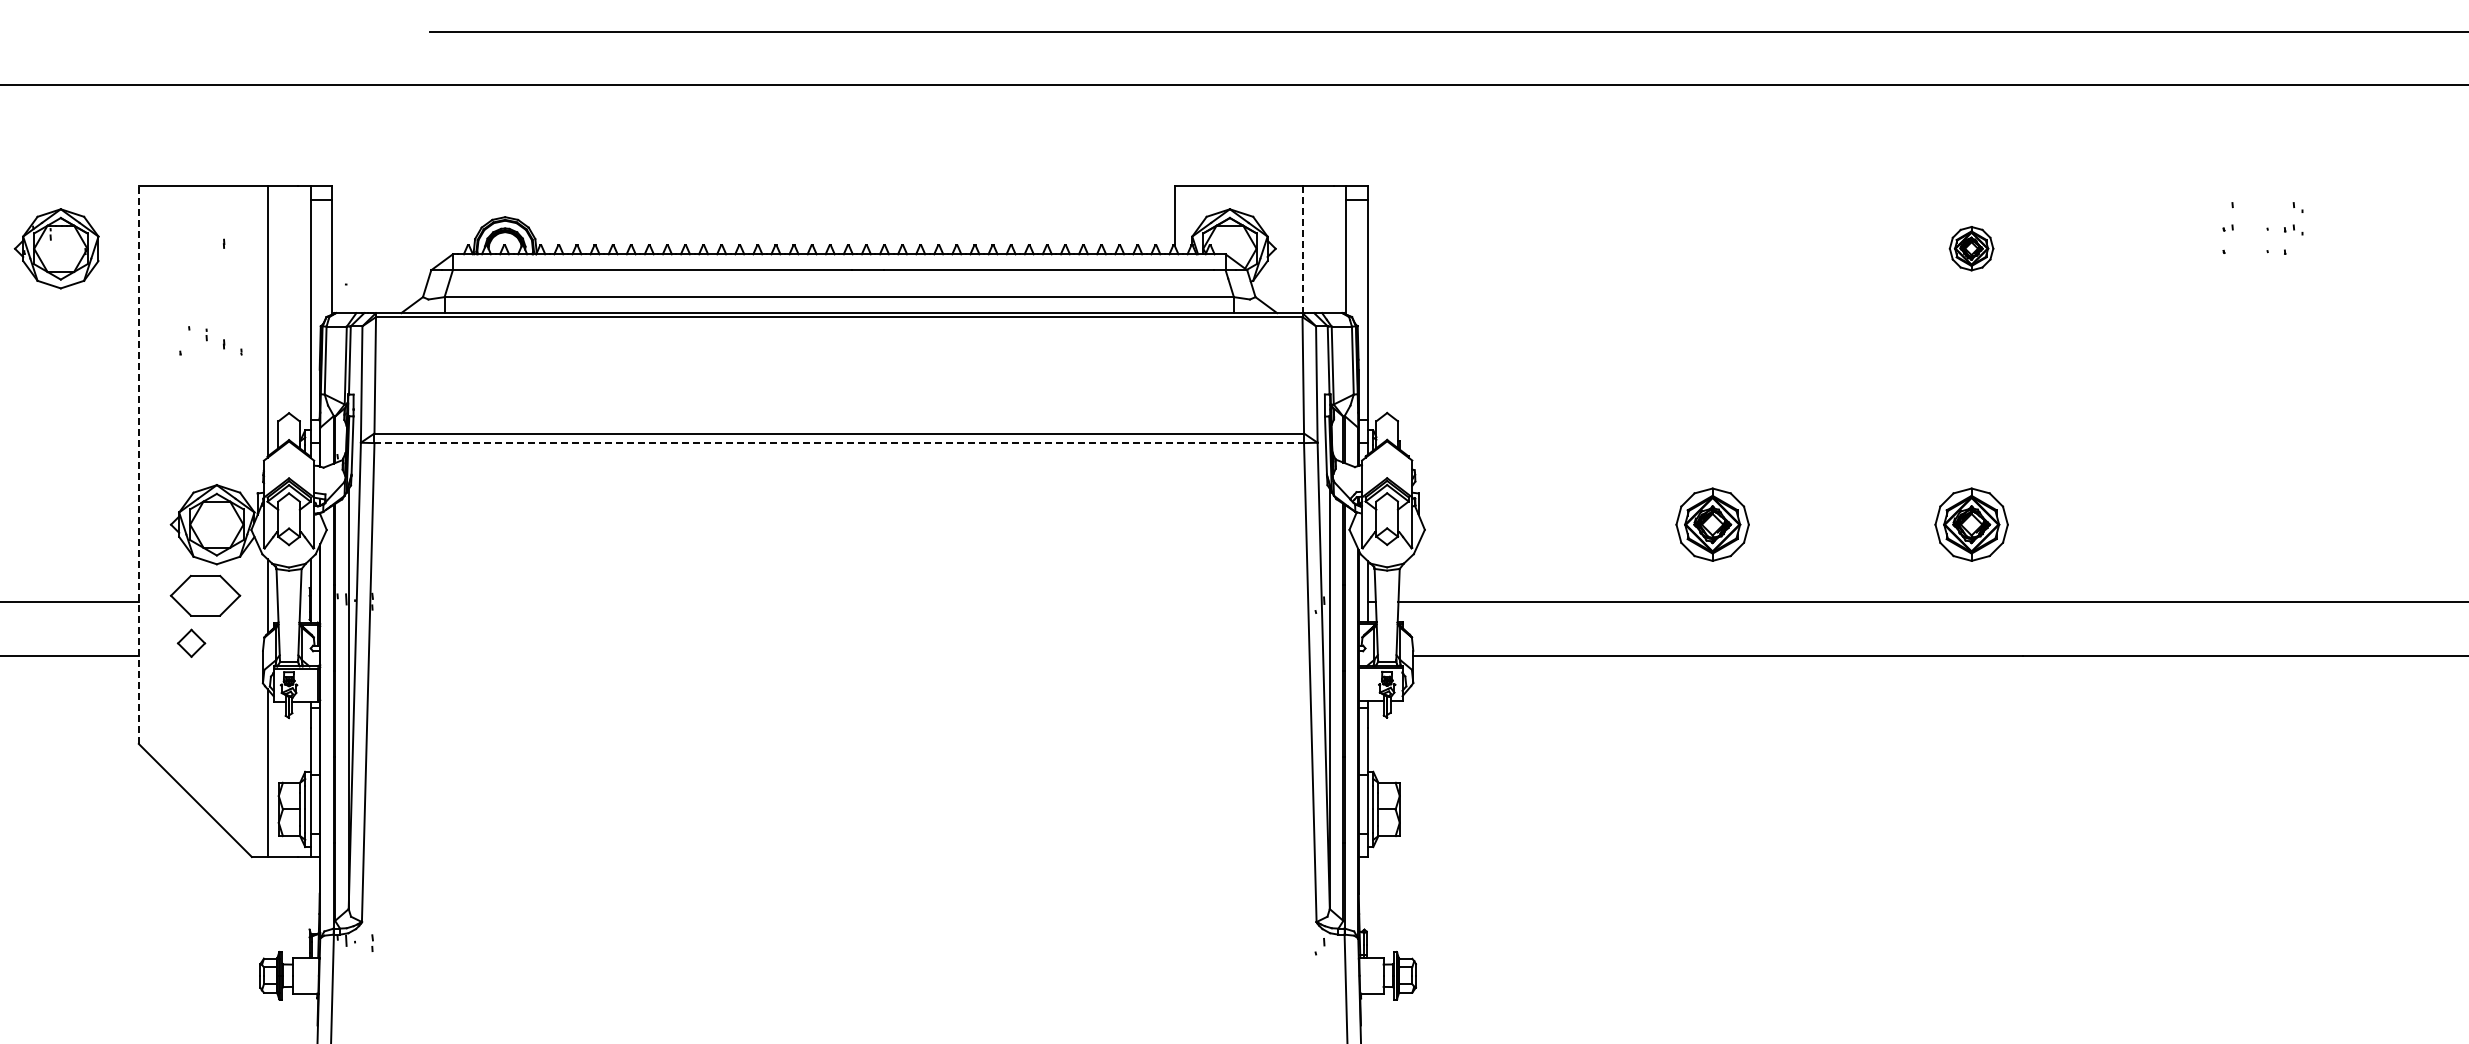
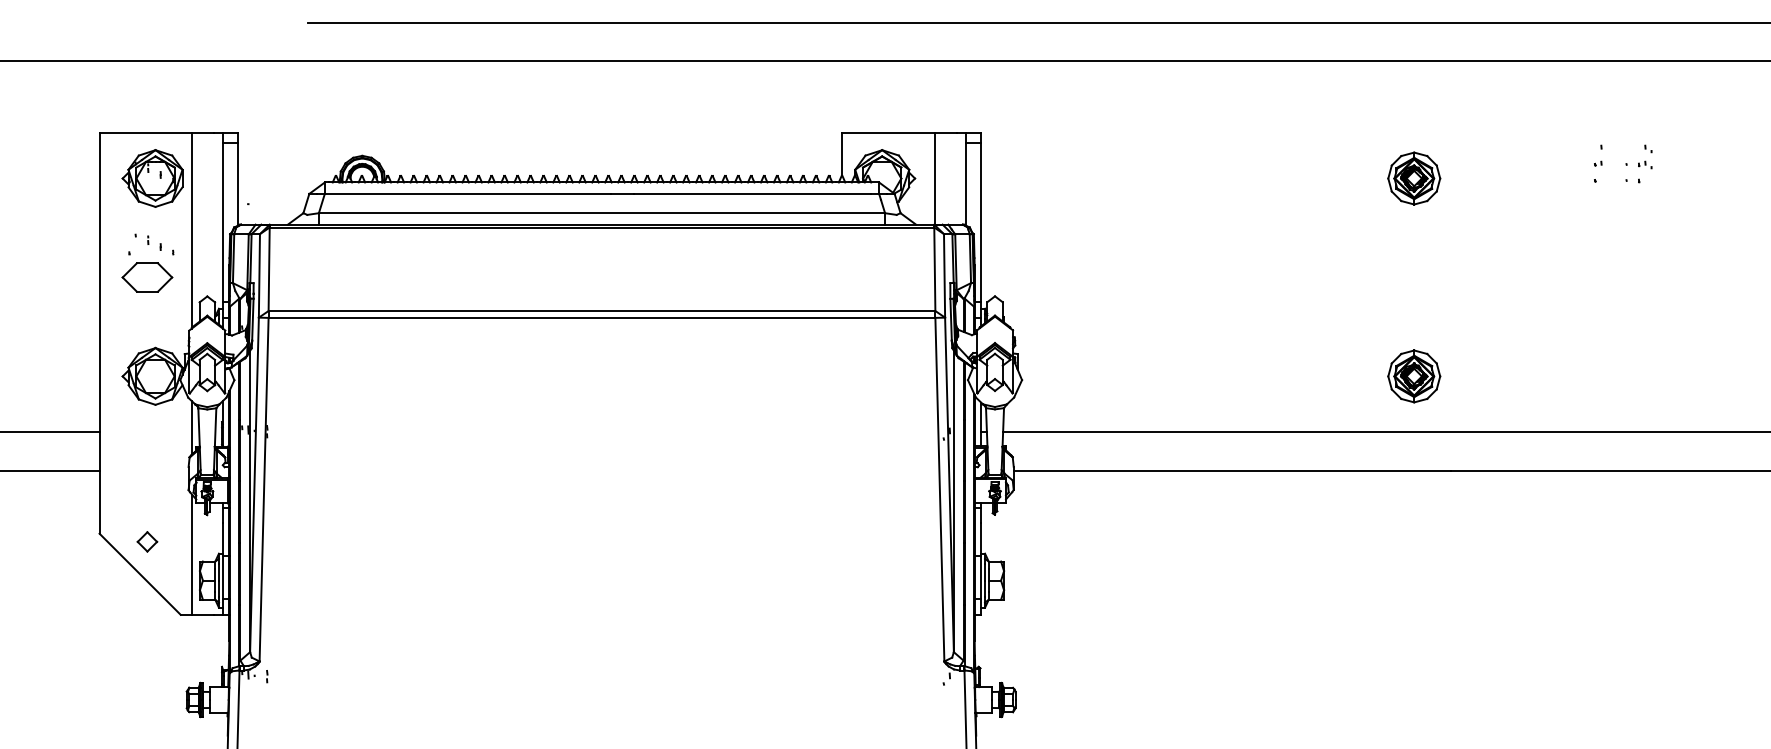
part: (56, 248) -> (152, 178), moved
part: (1971, 248) -> (1414, 178), size x1.67
line: (1303, 249) -> (934, 179), dashed -> solid
line: (839, 443) -> (602, 318), dashed -> solid
line: (138, 464) -> (99, 333), dashed -> solid
part: (1712, 524) -> (1228, 376), removed
part: (205, 595) -> (147, 277), moved
part: (191, 642) -> (147, 541), moved

